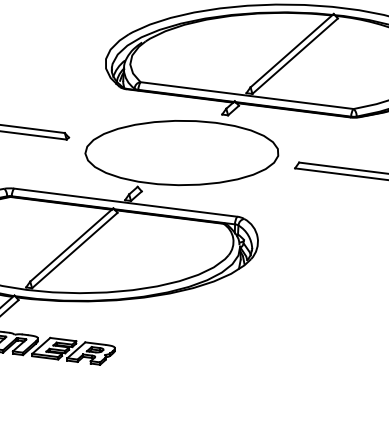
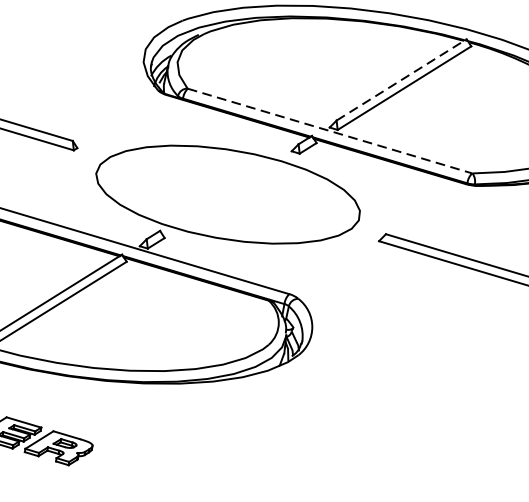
line: (292, 50) -> (402, 79), solid -> dashed
line: (247, 95) -> (330, 130), solid -> dashed

